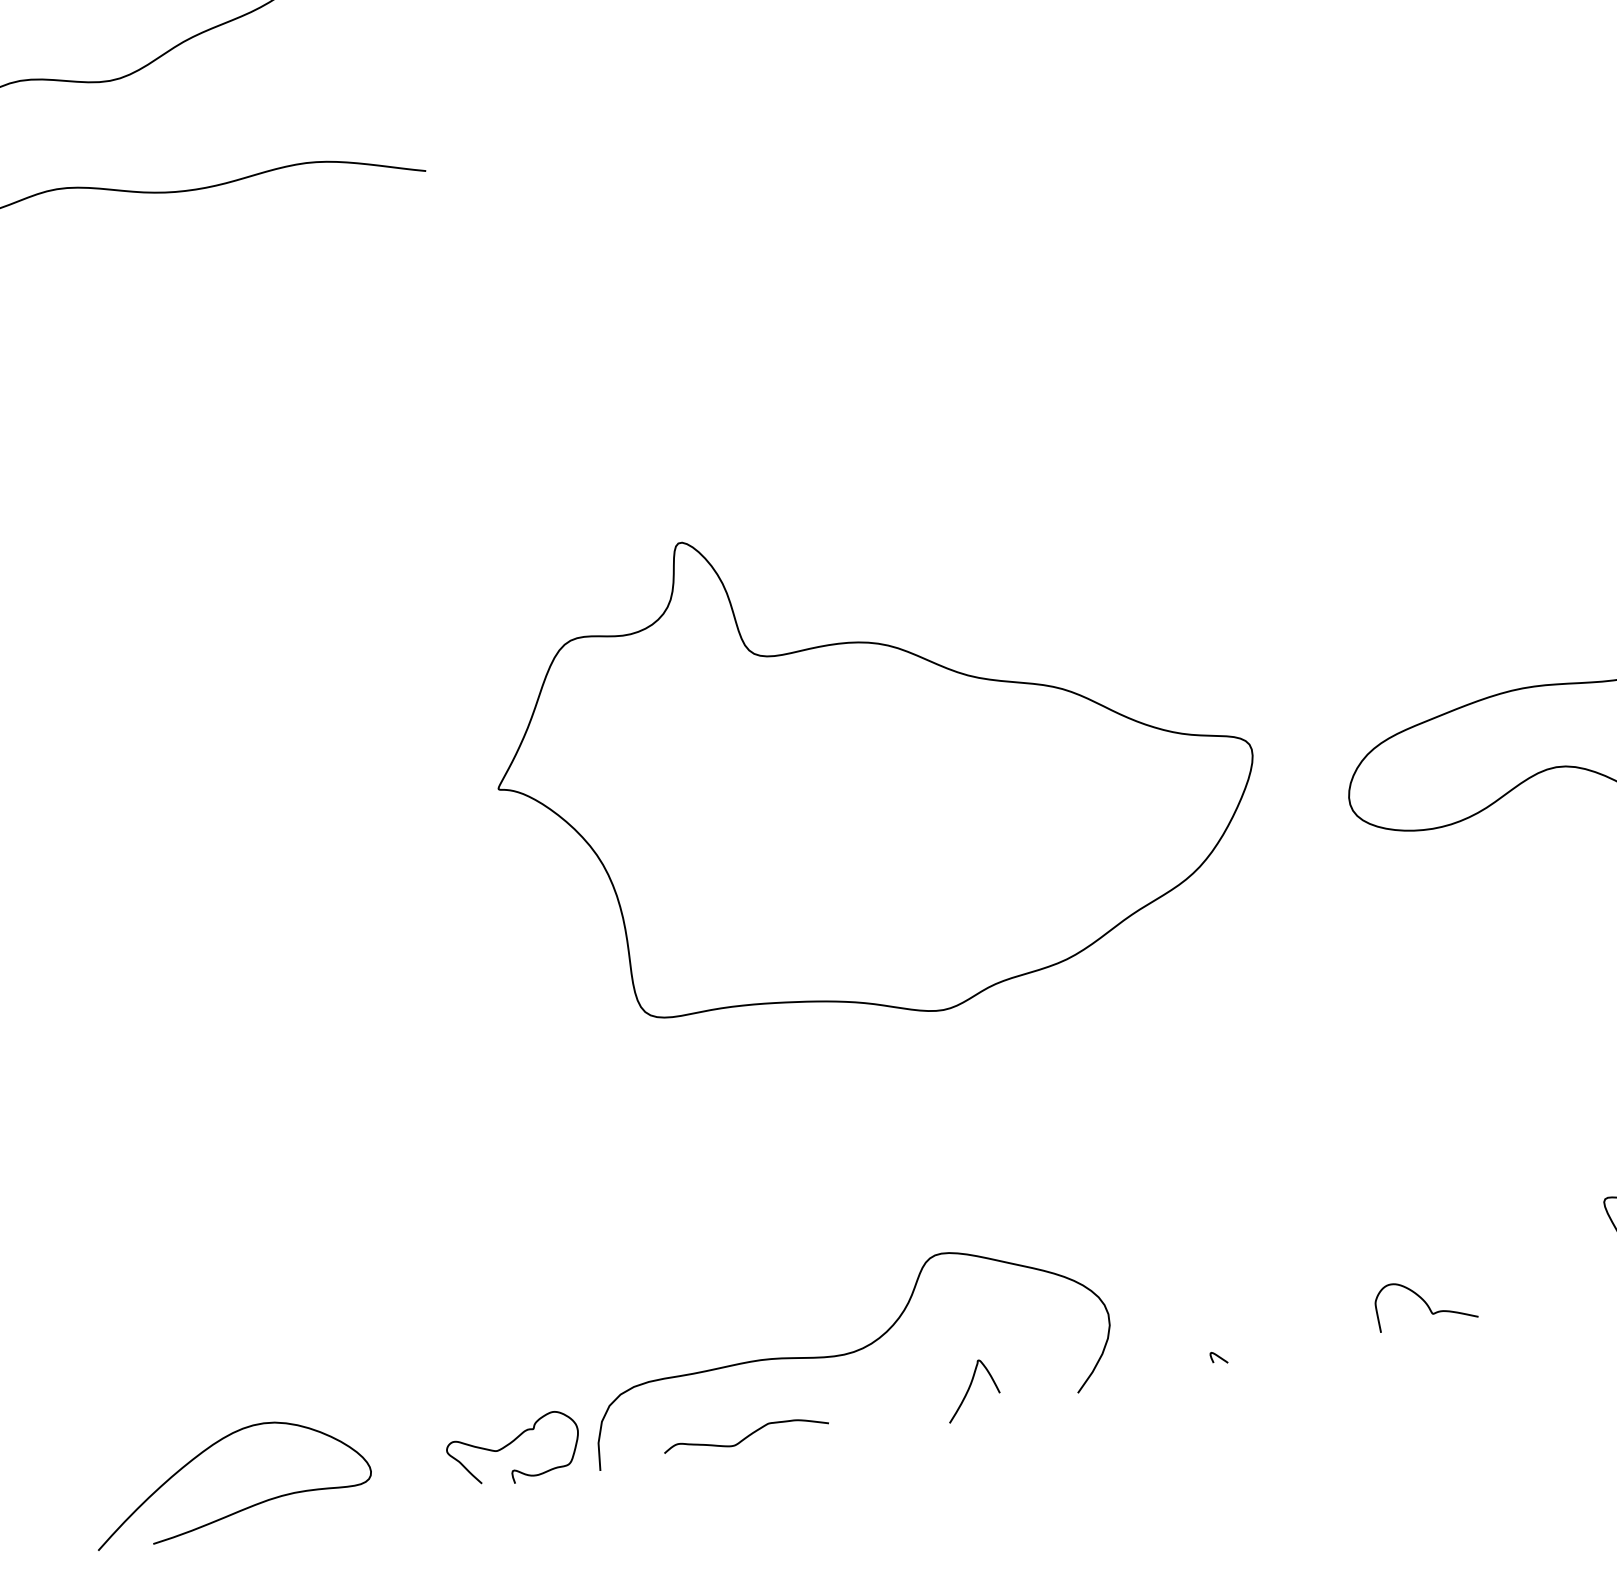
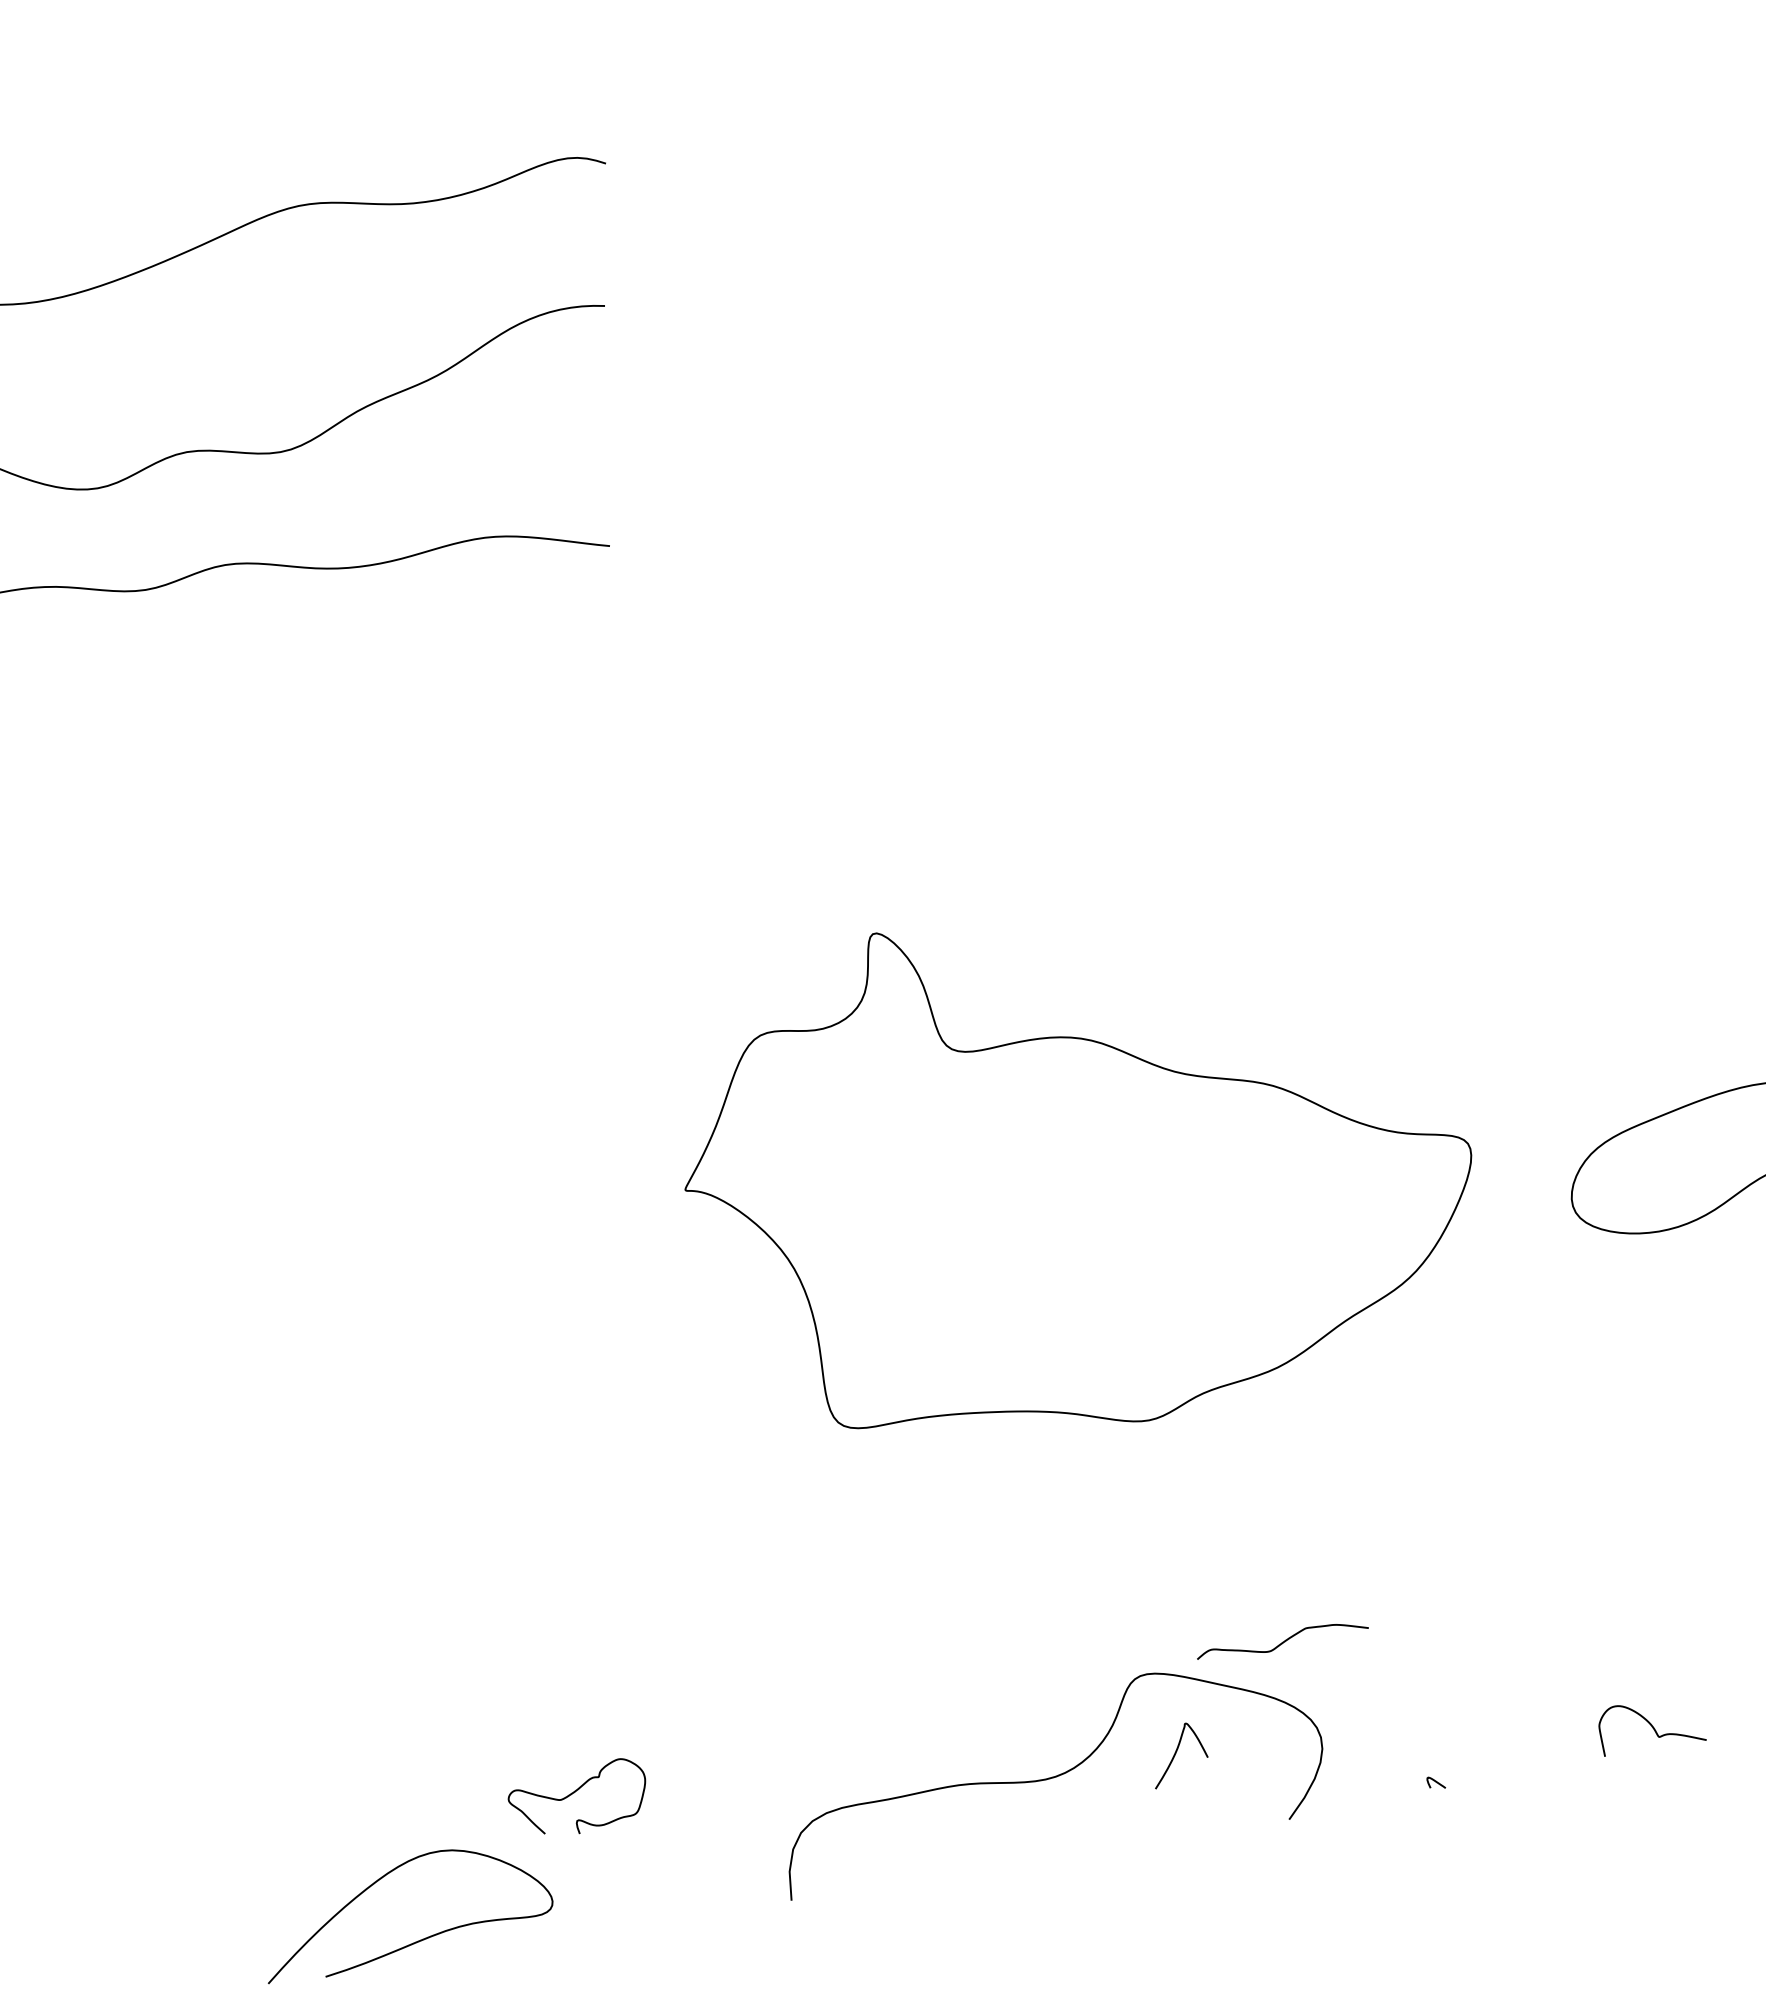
curve: (969, 1389) -> (1176, 1753), moved
curve: (746, 1436) -> (1282, 1641), moved
curve: (510, 1444) -> (574, 1793), moved

